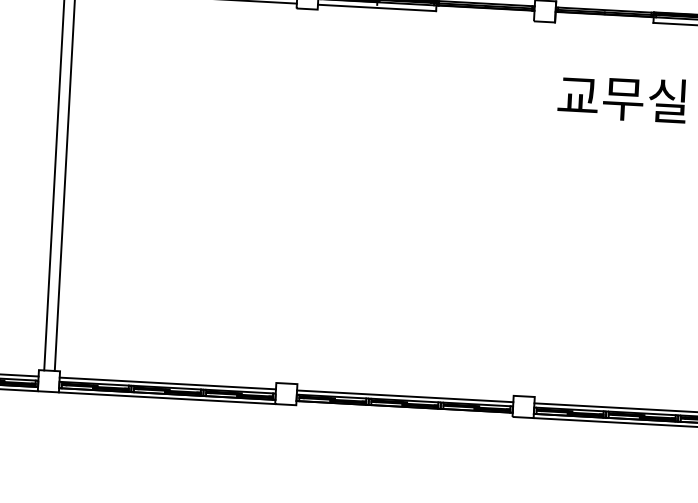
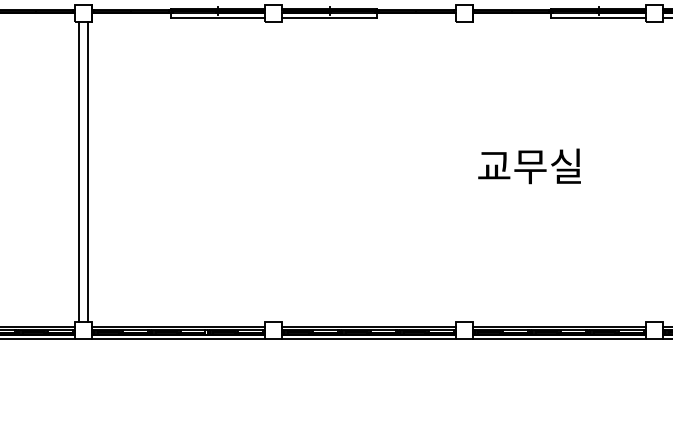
text: (622, 98) -> (529, 166), moved
line: (403, 410) -> (368, 338), added

